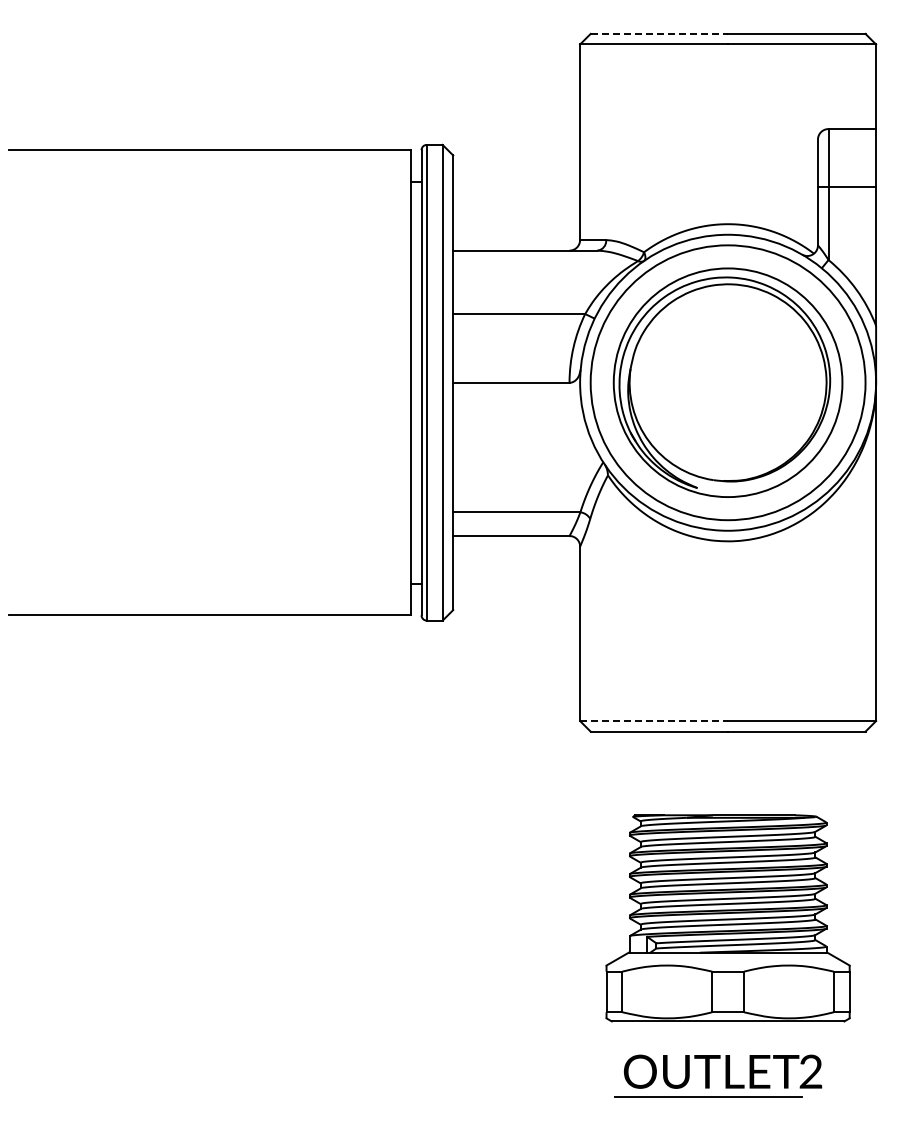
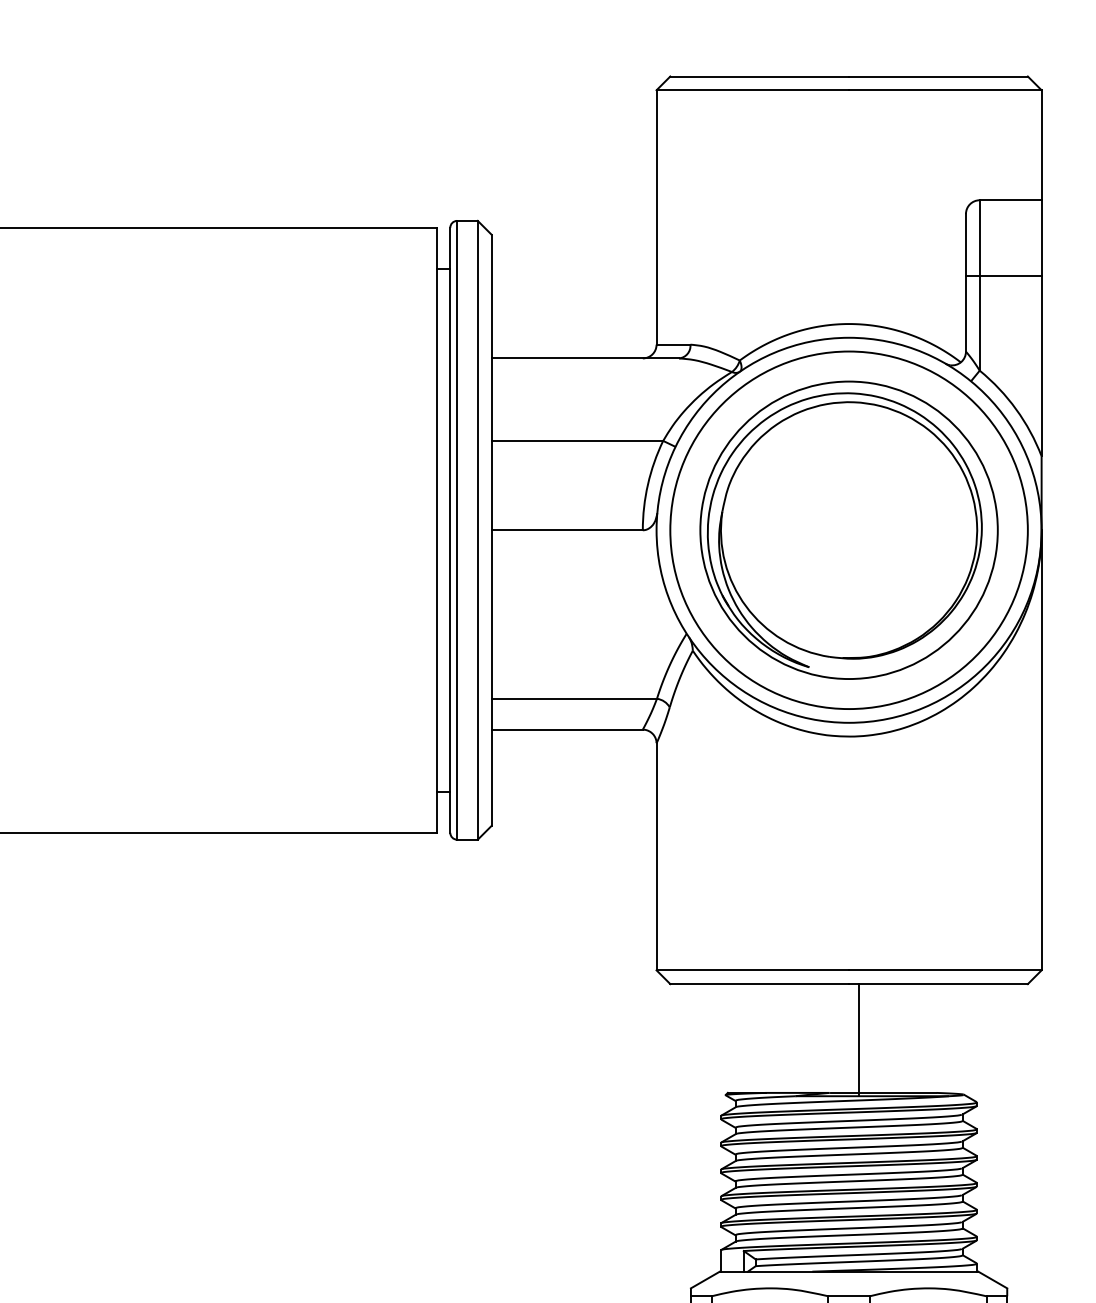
line: (659, 33) -> (759, 75), dashed -> solid
line: (654, 721) -> (753, 970), dashed -> solid
line: (735, 774) -> (858, 1039), added

